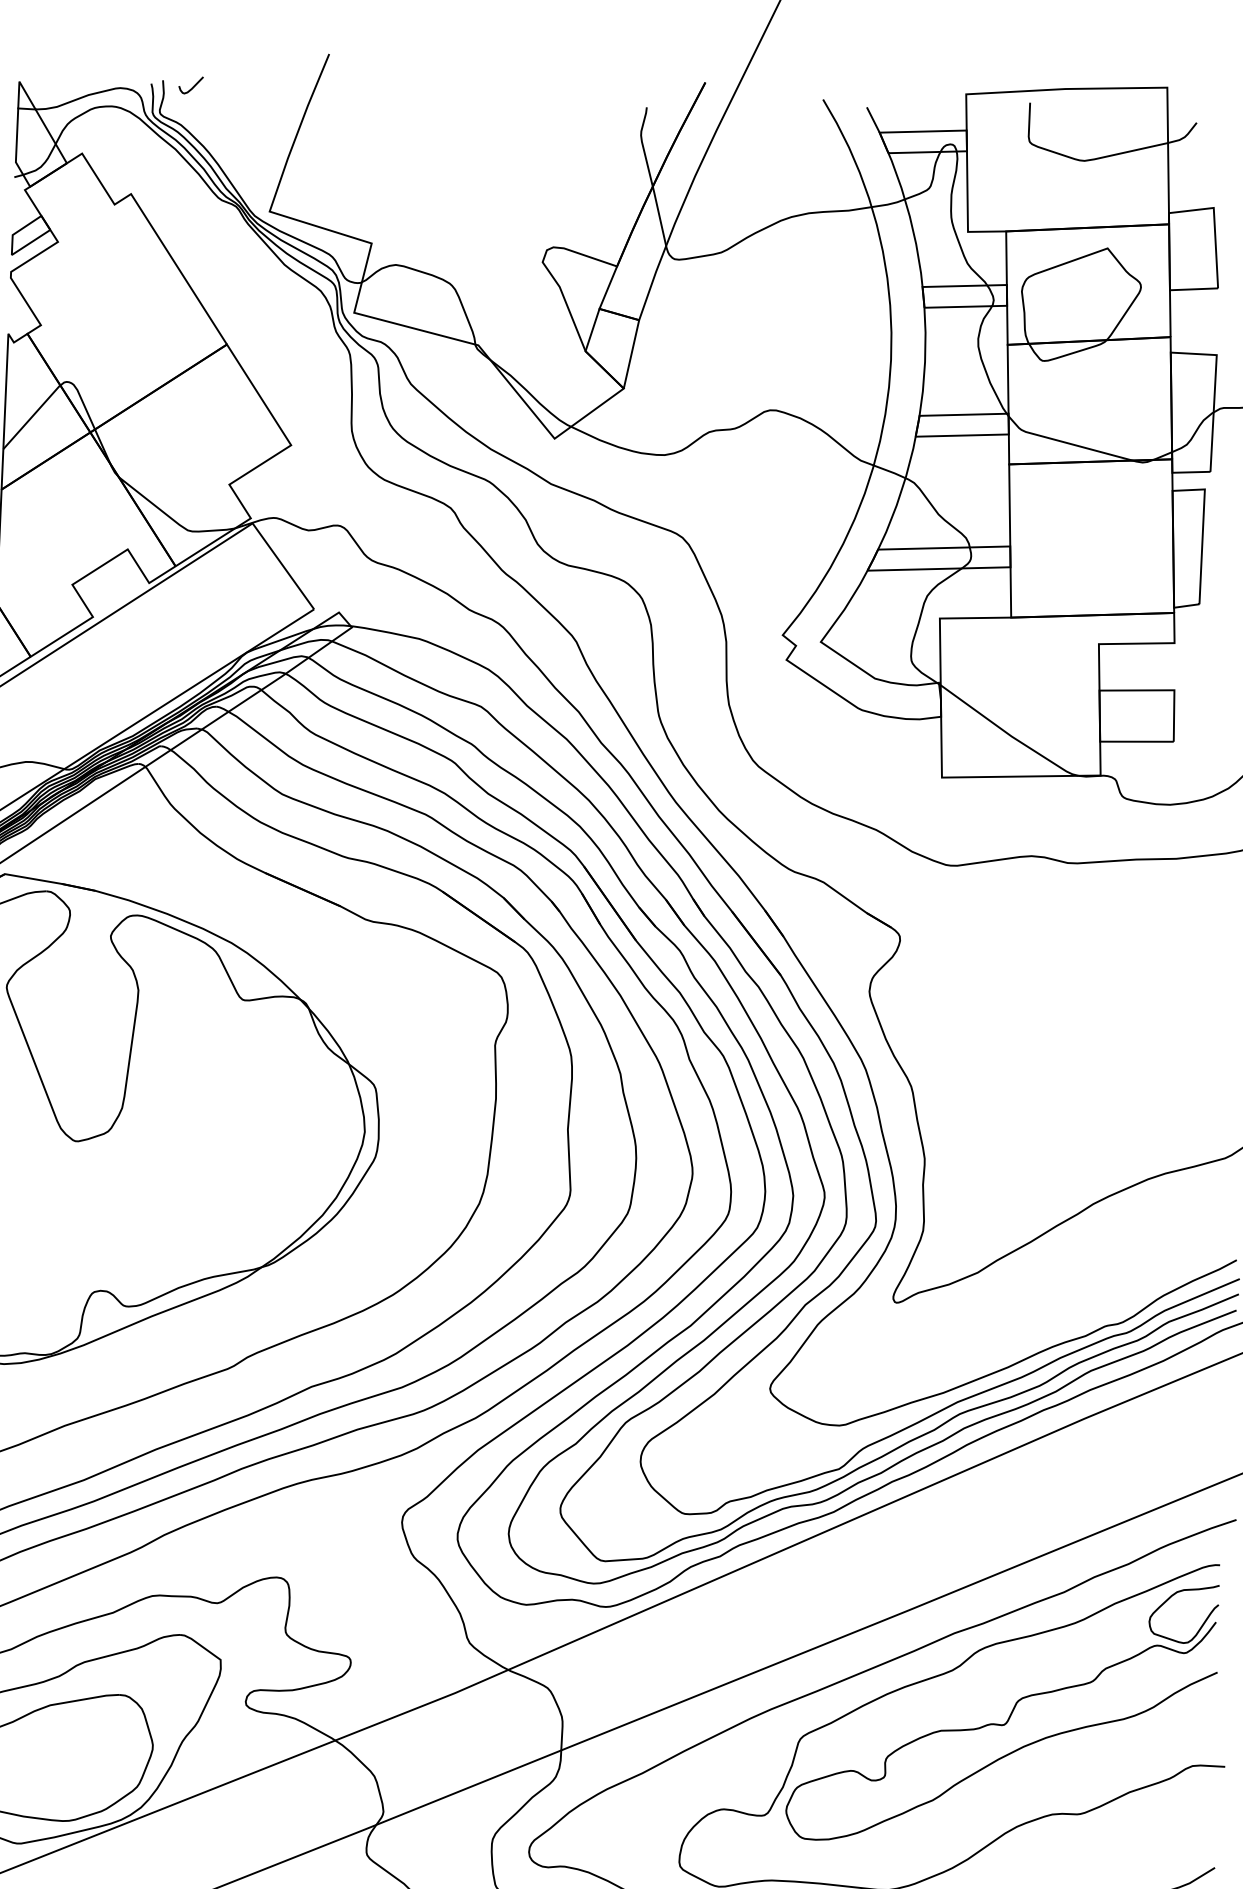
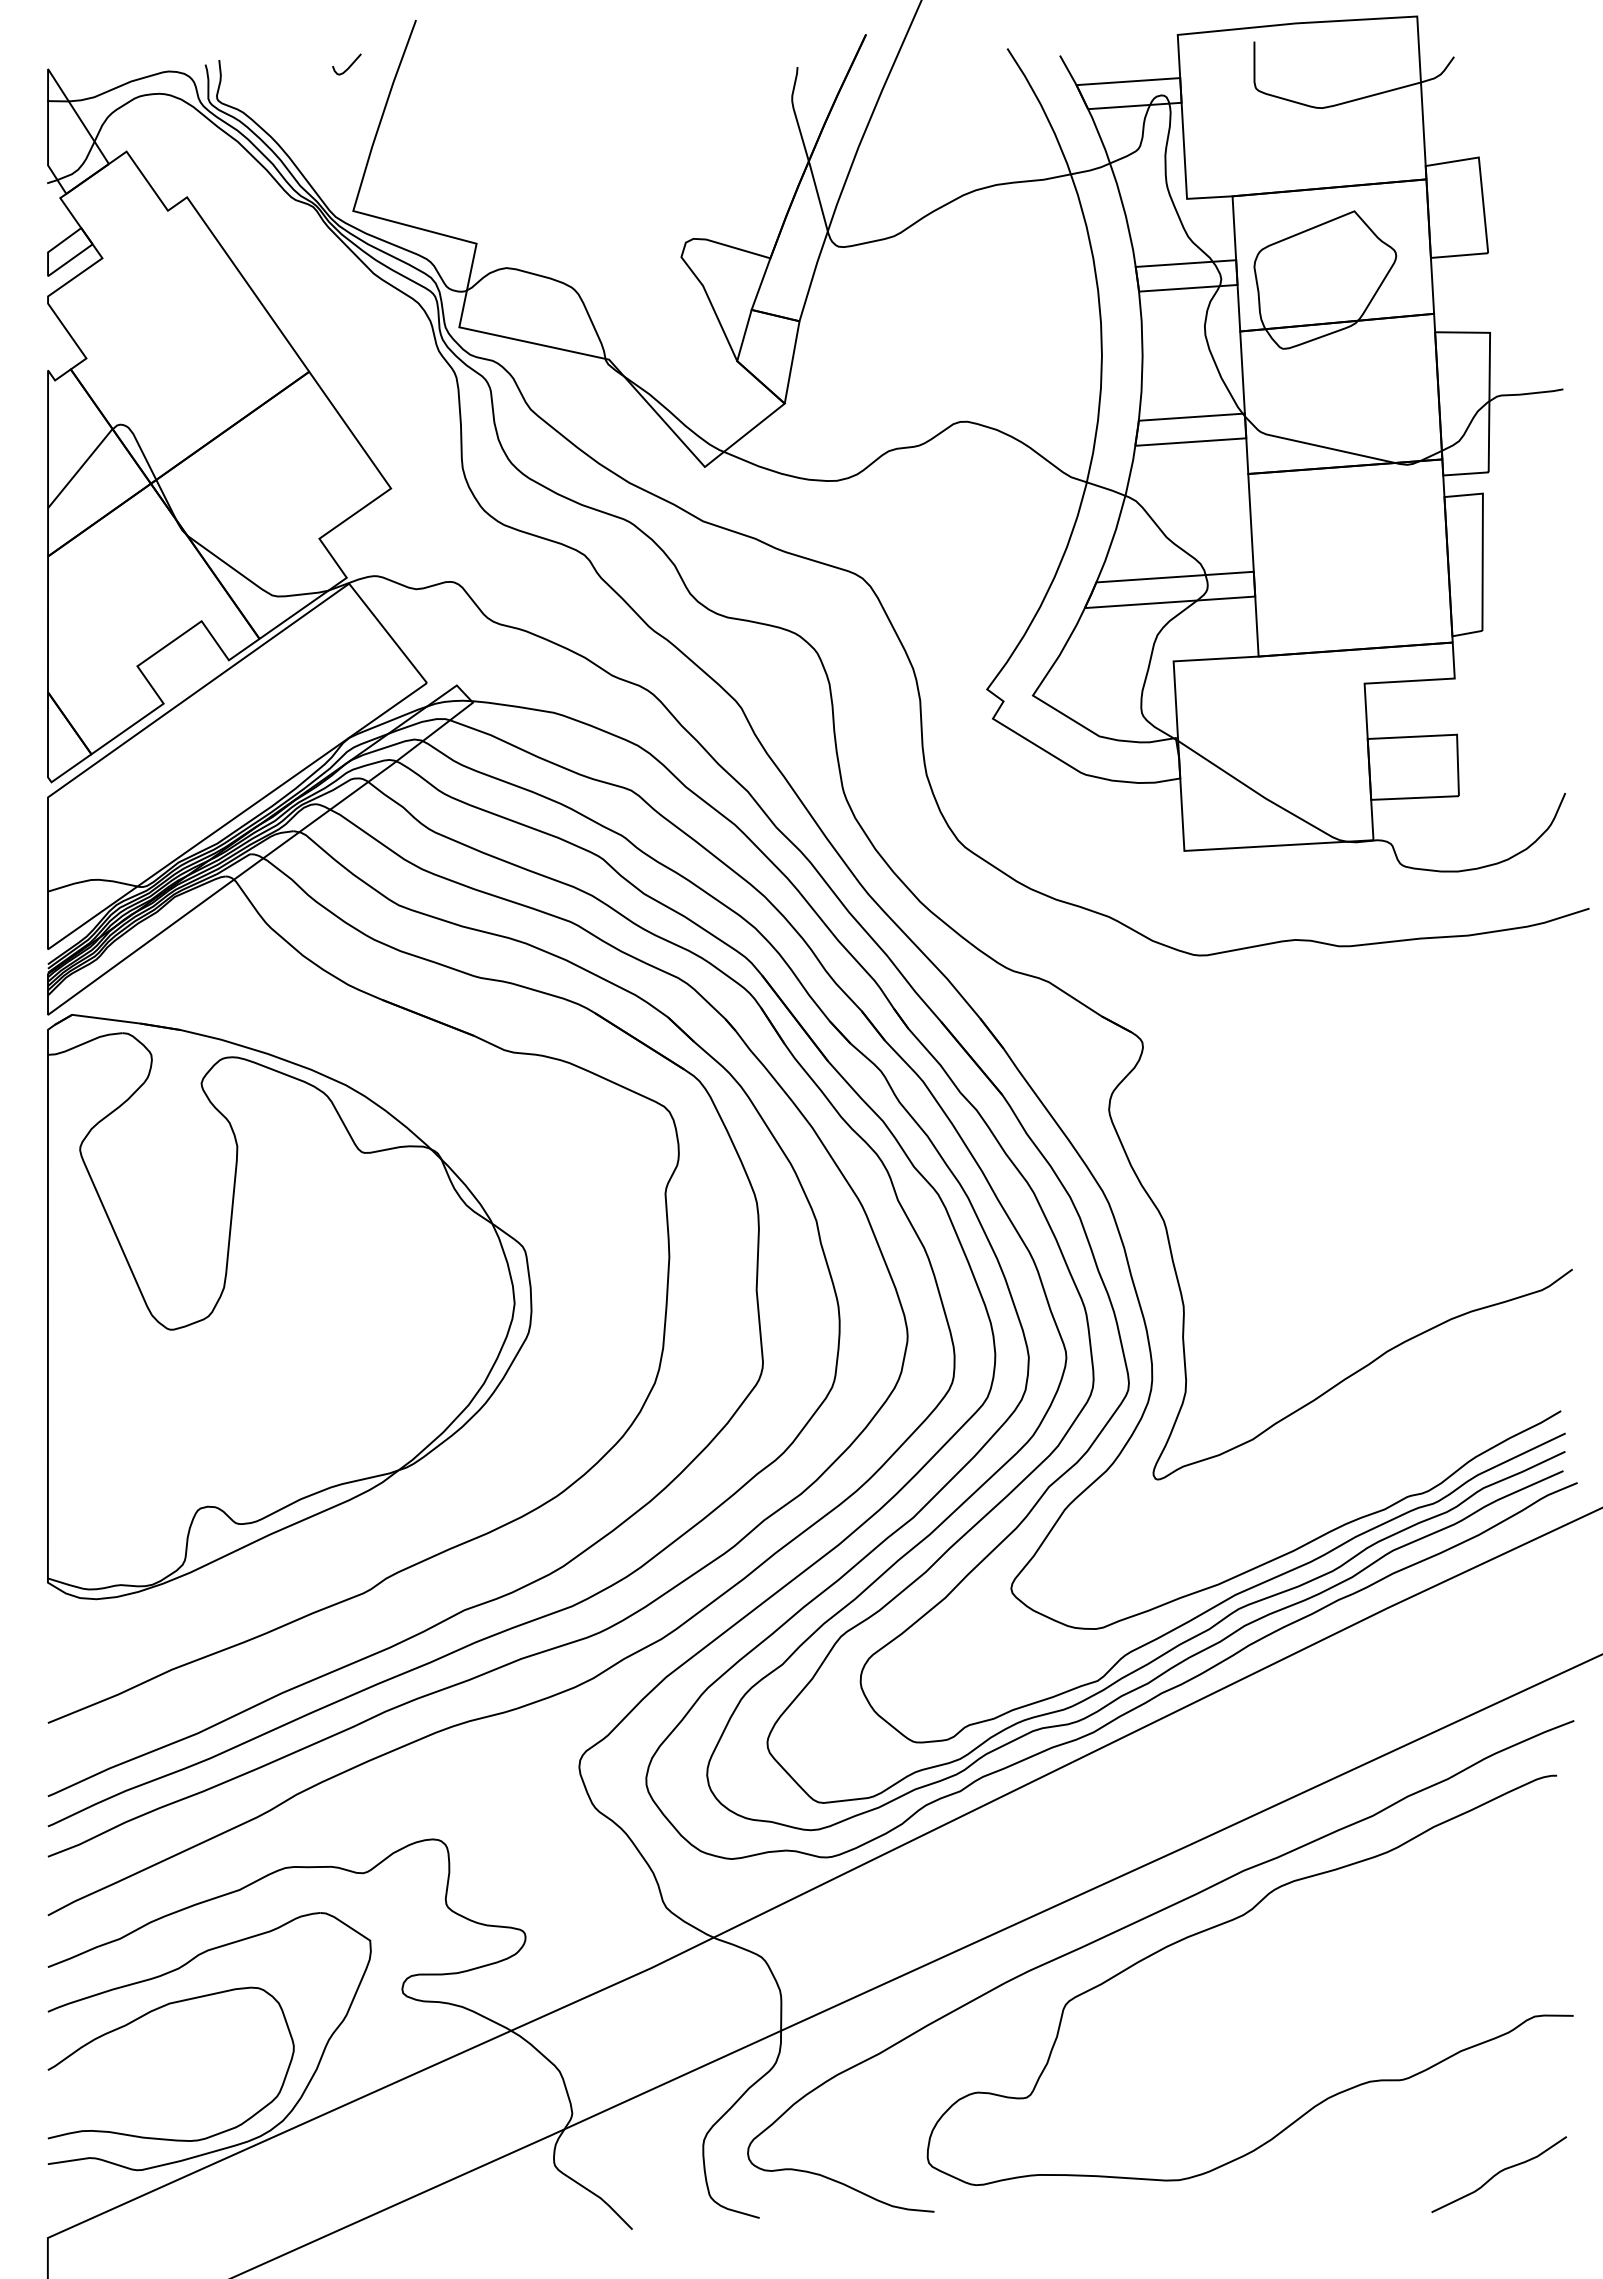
curve: (192, 87) -> (348, 66), moved
part: (1009, 1716) -> (1313, 1966), removed

